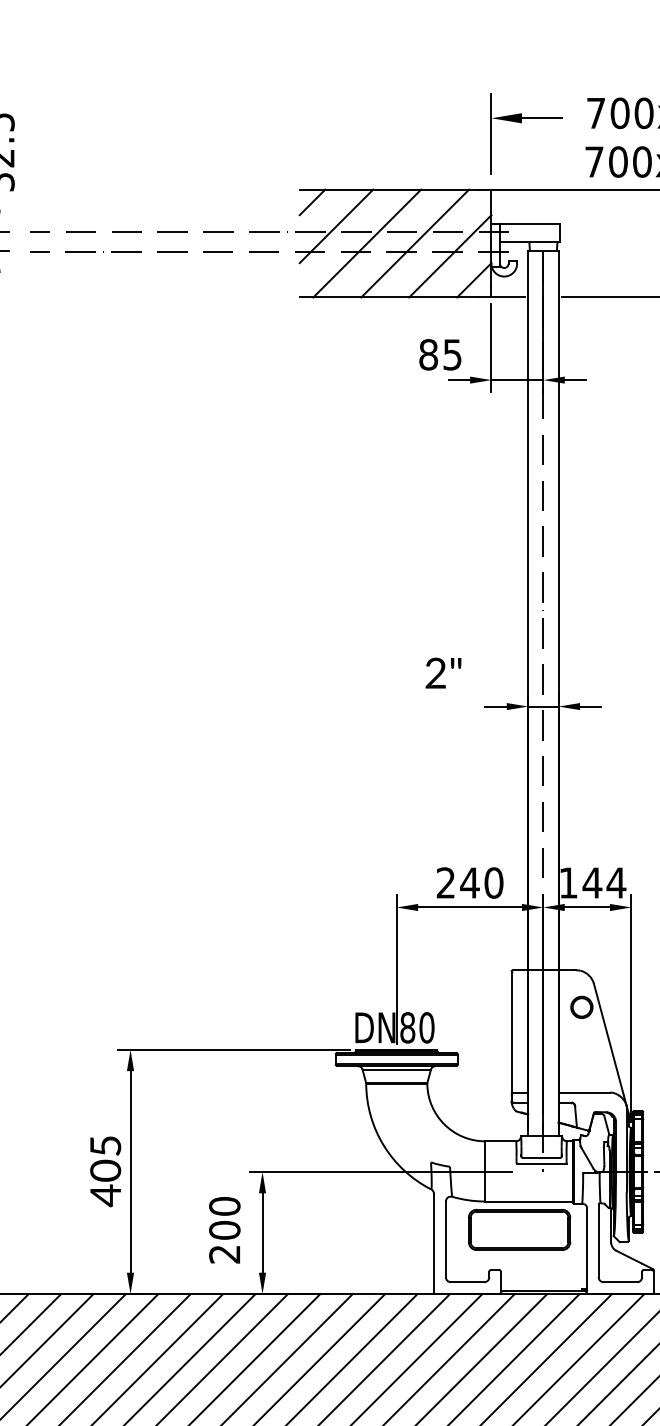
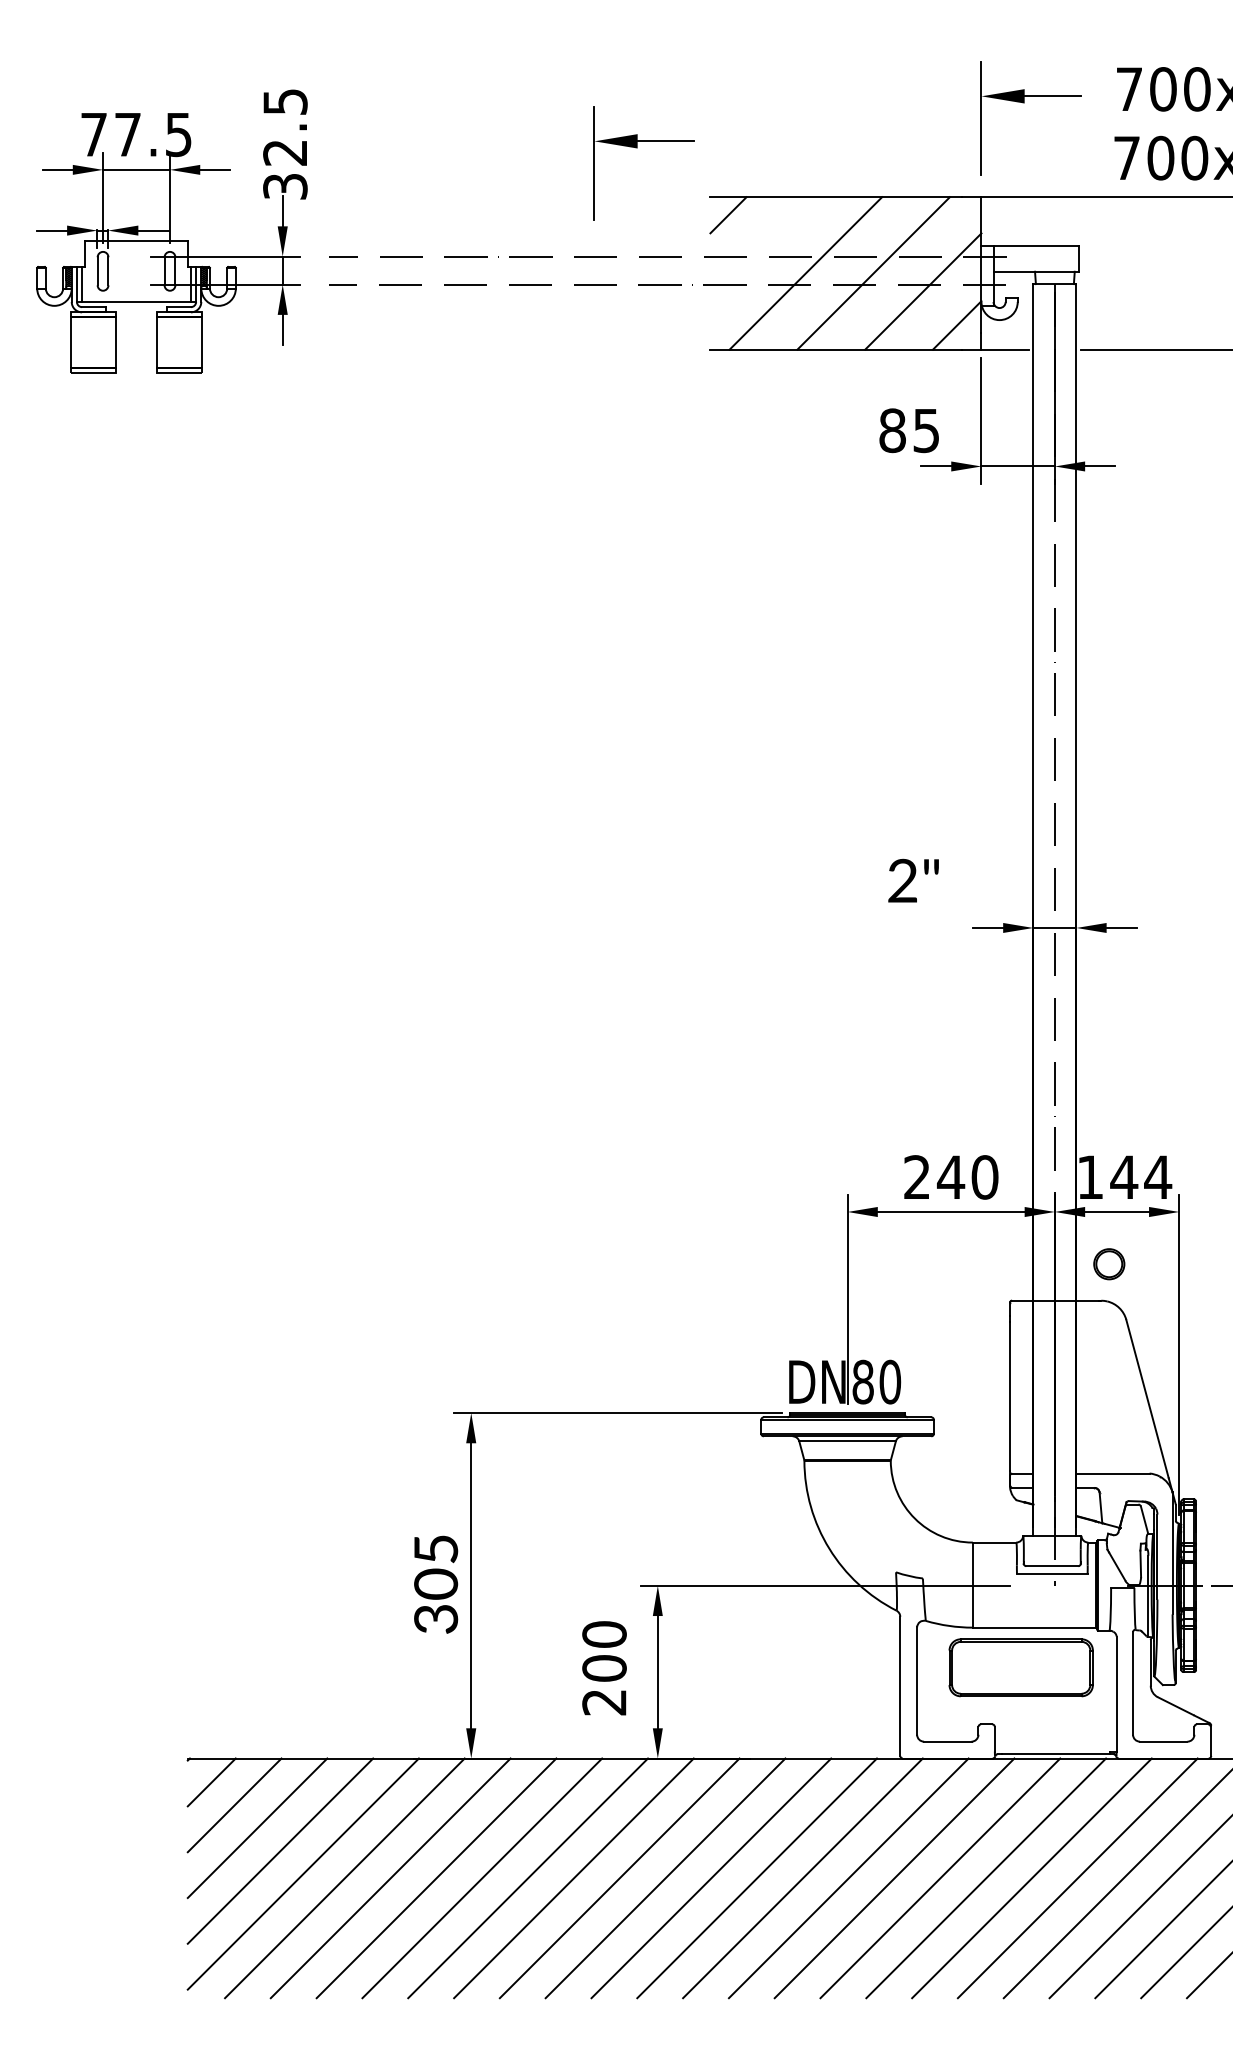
part: (248, 155) -> (637, 148), added
line: (336, 226) -> (762, 249), removed
part: (582, 1007) -> (1109, 1264), moved
text: (105, 1195) -> (436, 1619), 405 -> 305

